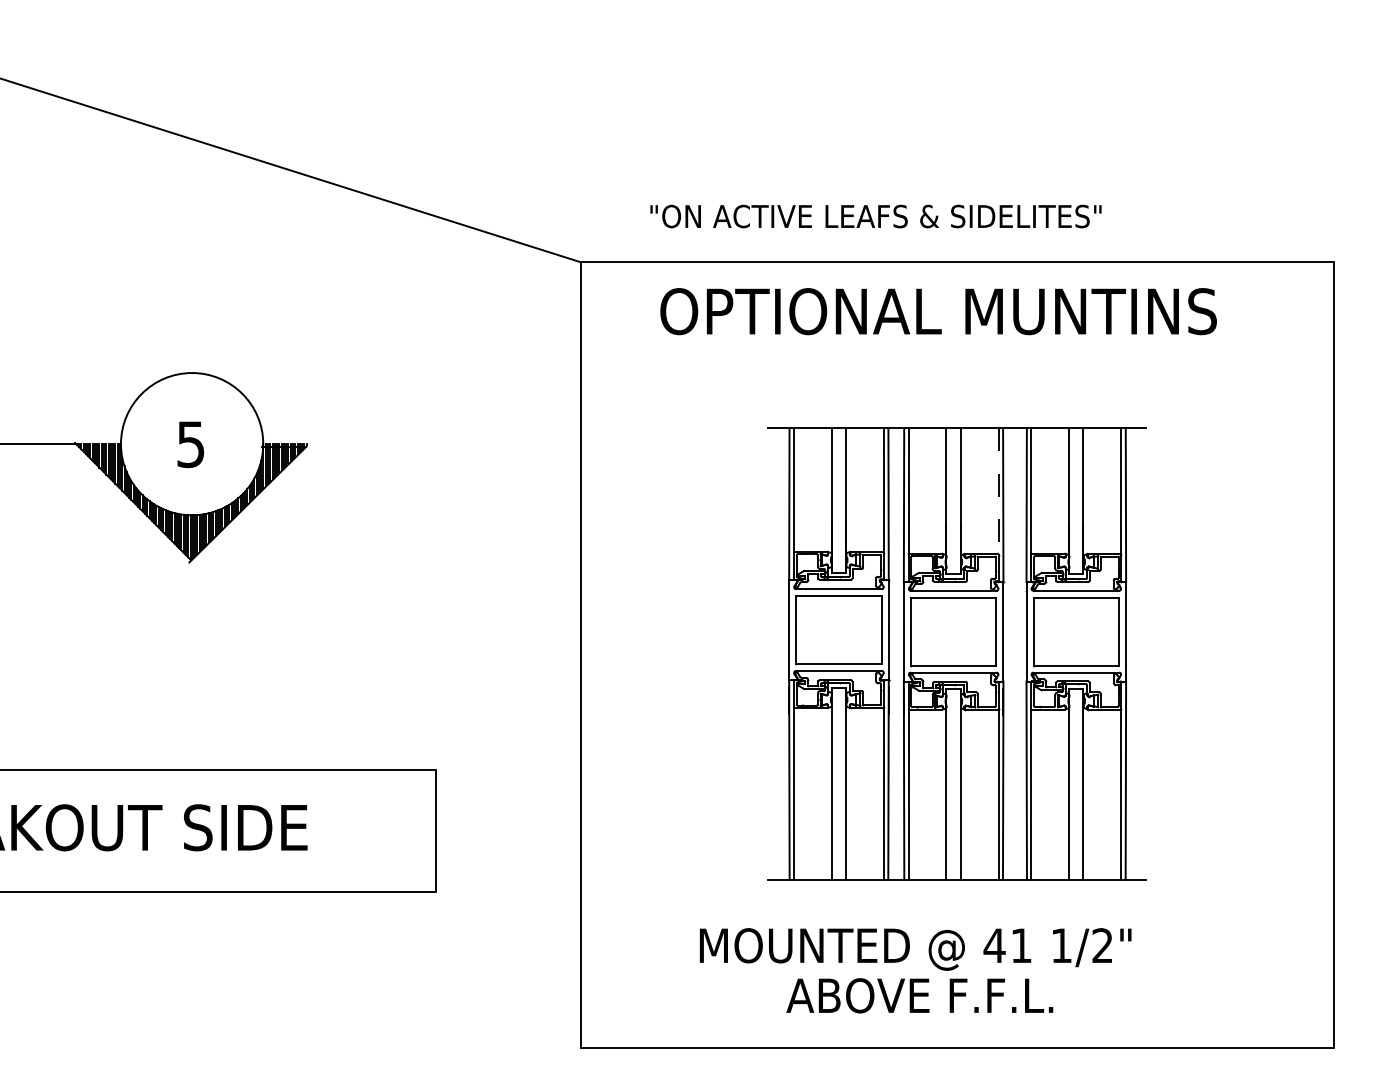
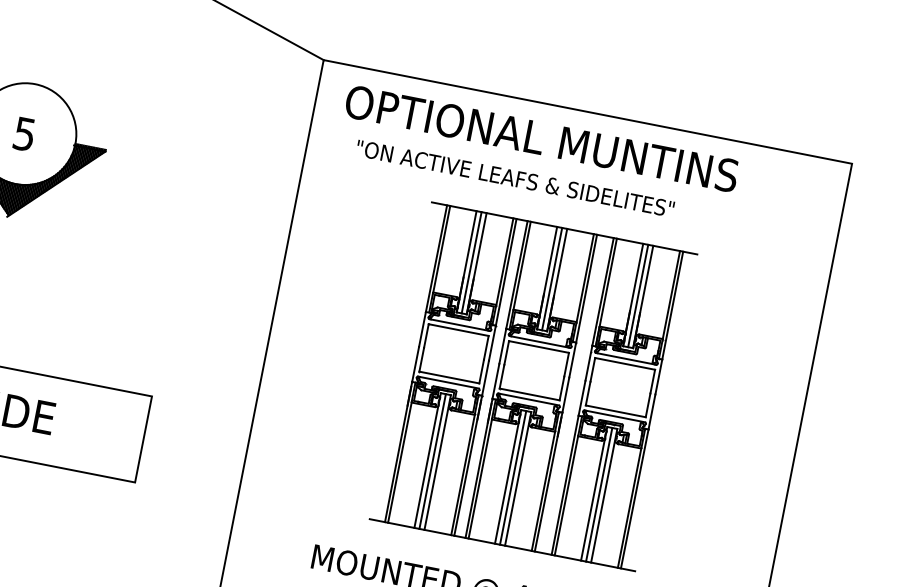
text: (875, 216) -> (515, 178), moved
text: (938, 311) -> (541, 138), moved
line: (998, 491) -> (585, 278), dashed -> solid
line: (838, 500) -> (471, 262), added
line: (953, 501) -> (552, 279), added
line: (1076, 501) -> (638, 296), added
line: (838, 783) -> (432, 461), added
line: (953, 784) -> (513, 477), added
line: (1076, 784) -> (599, 494), added

